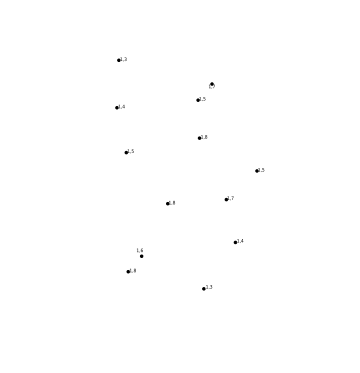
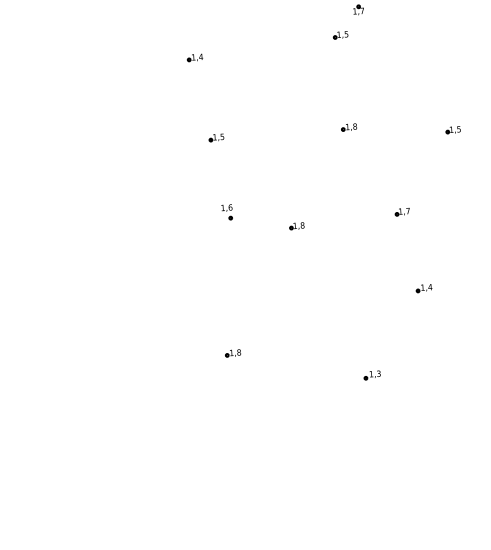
part: (202, 137) -> (348, 128), moved
part: (259, 170) -> (452, 131), moved
part: (140, 252) -> (228, 211), moved

